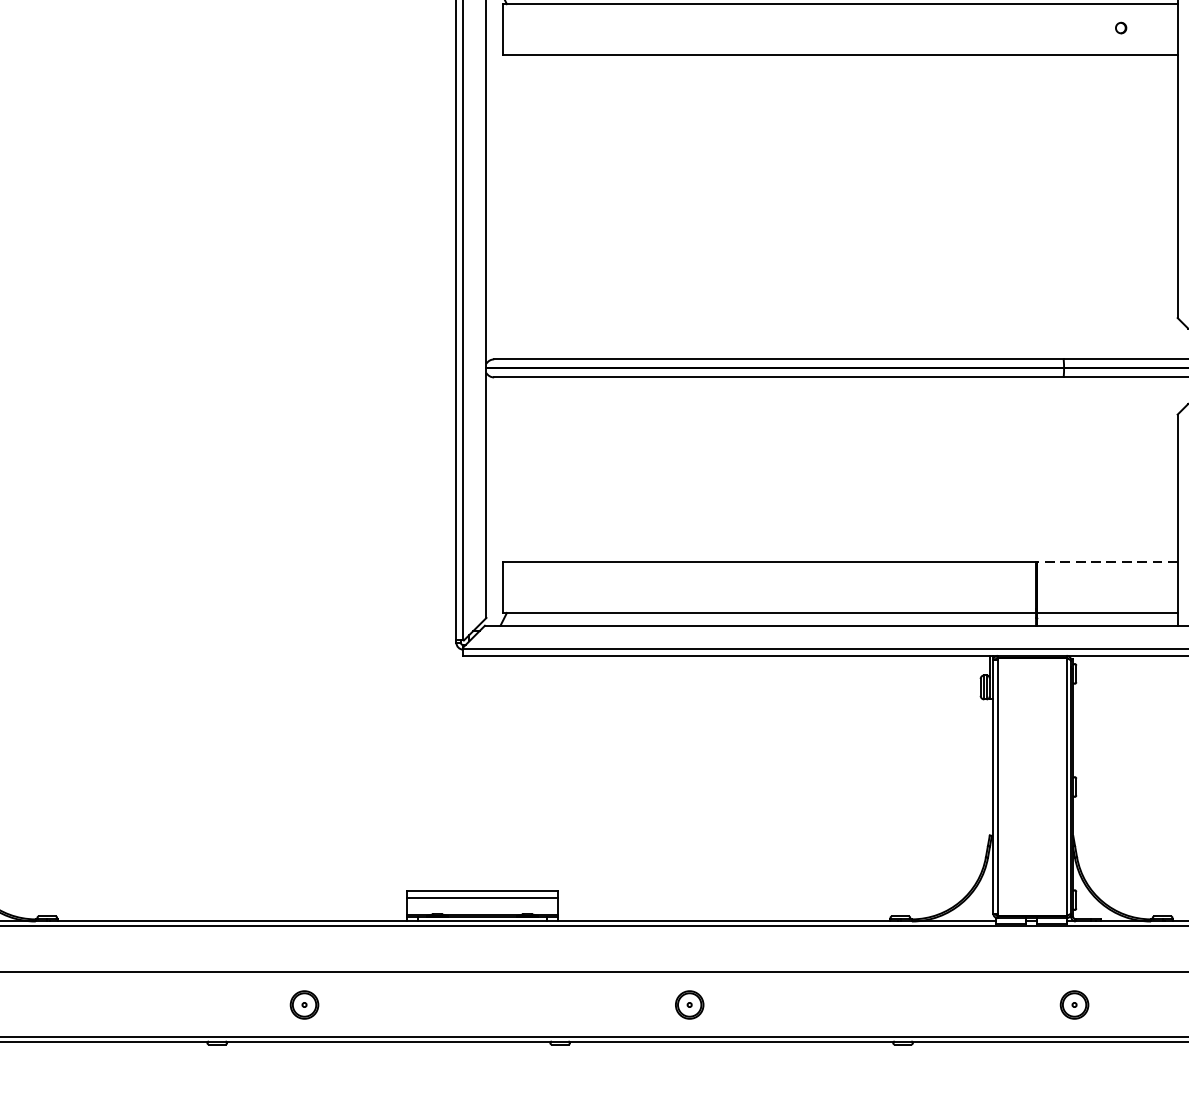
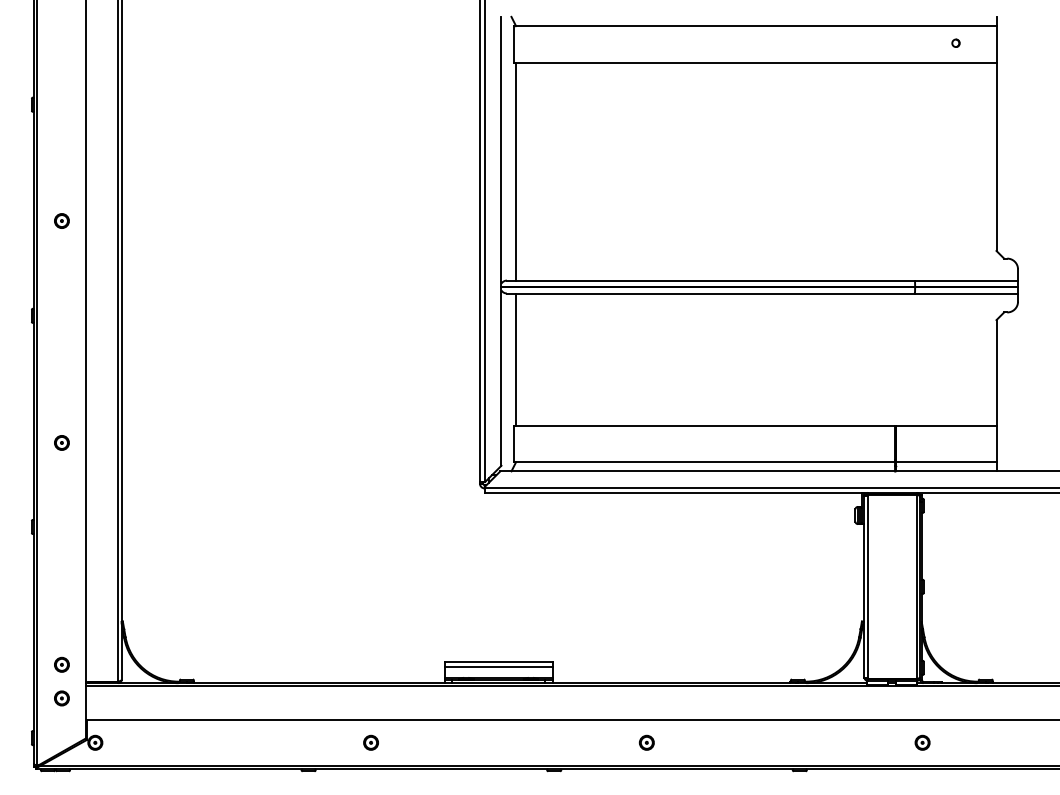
line: (507, 207) -> (516, 171), added
line: (507, 469) -> (516, 359), added
line: (1106, 561) -> (945, 425), dashed -> solid
part: (303, 1004) -> (370, 742), size x0.71
part: (688, 1004) -> (646, 742), size x0.71
part: (1074, 1004) -> (922, 742), size x0.71

